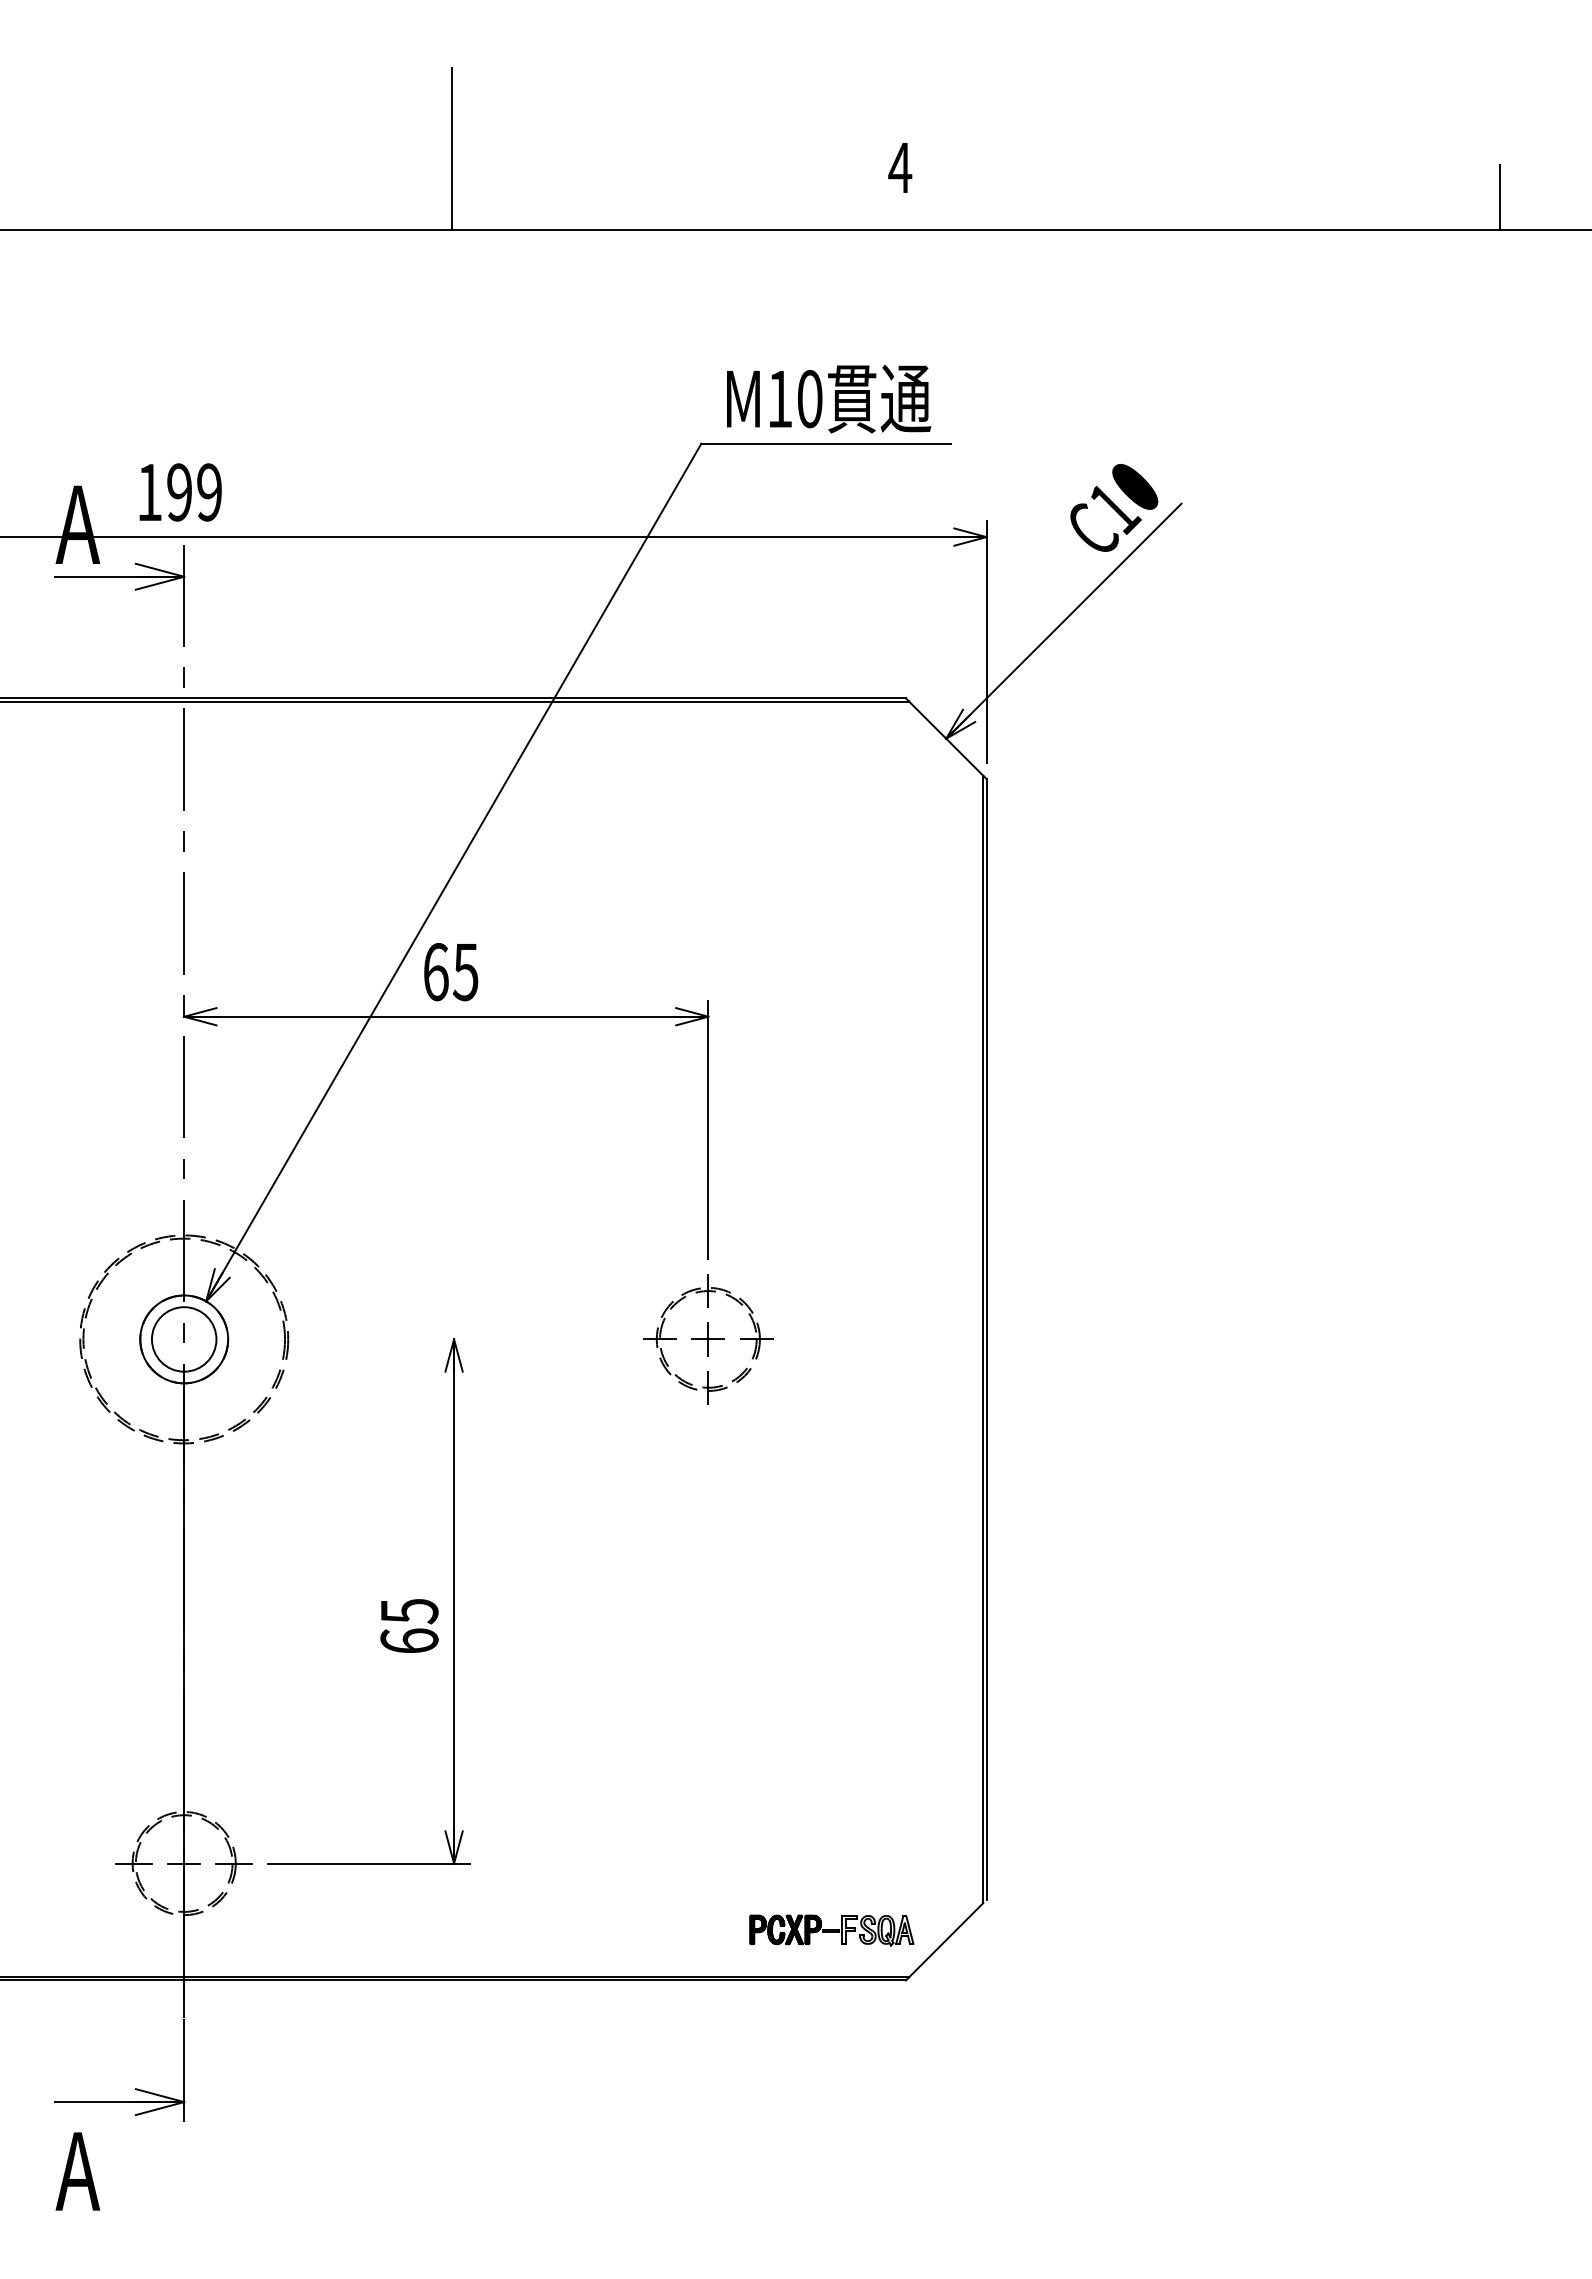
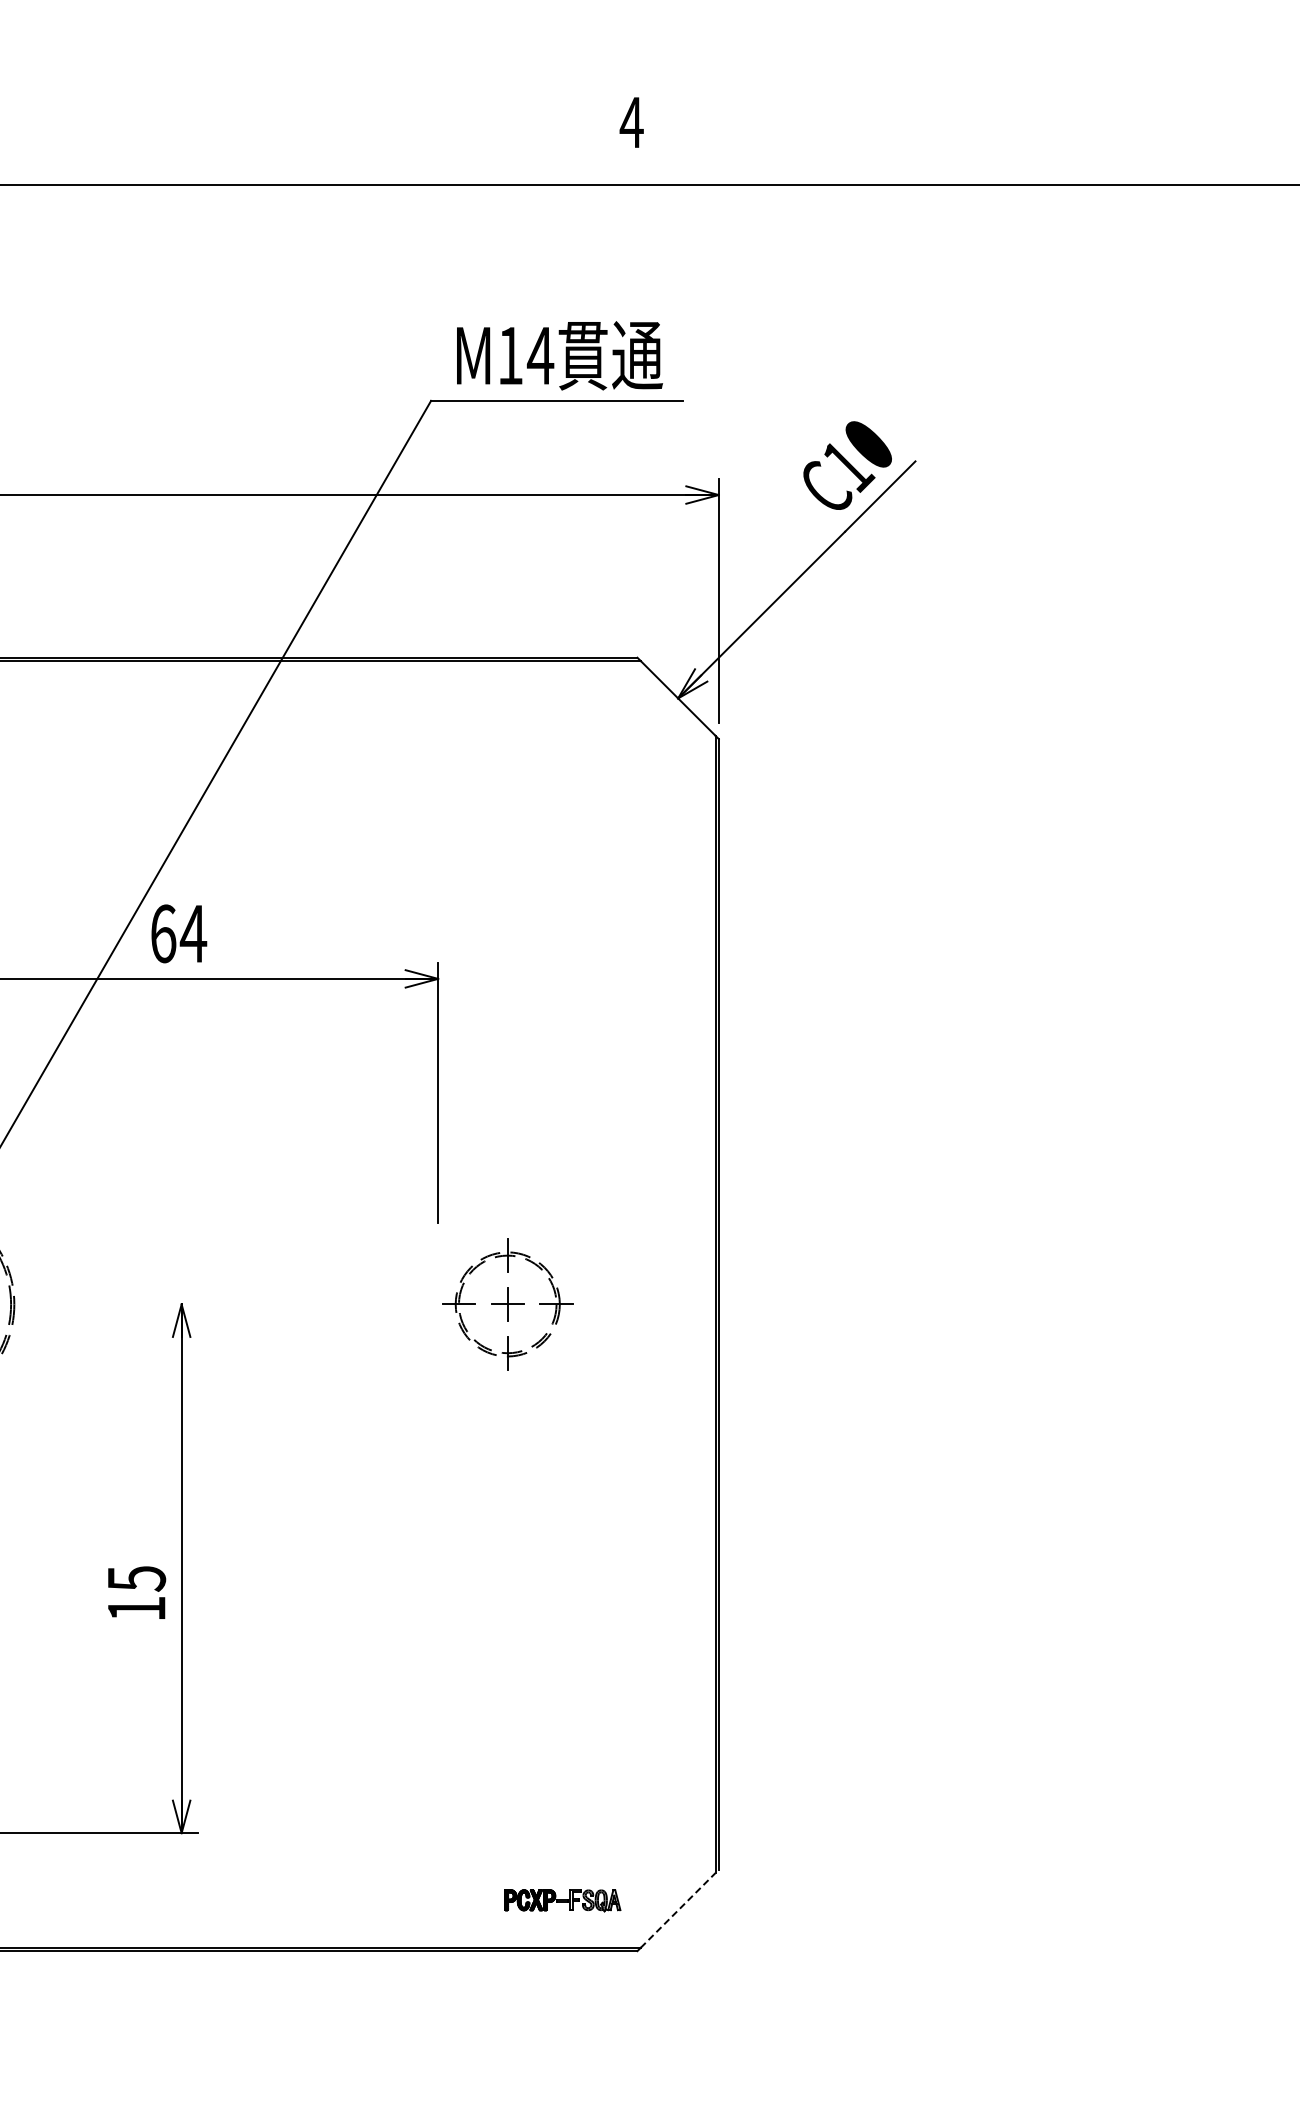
line: (451, 148) -> (179, 103), removed
line: (1500, 197) -> (1237, 152), removed
text: (809, 399) -> (540, 356), M10 -> M14
text: (465, 972) -> (193, 934), 65 -> 64
part: (708, 1339) -> (507, 1304), moved
text: (409, 1640) -> (136, 1608), 65 -> 15
part: (831, 1930) -> (562, 1900), size x0.7
line: (946, 1939) -> (678, 1909), solid -> dashed

